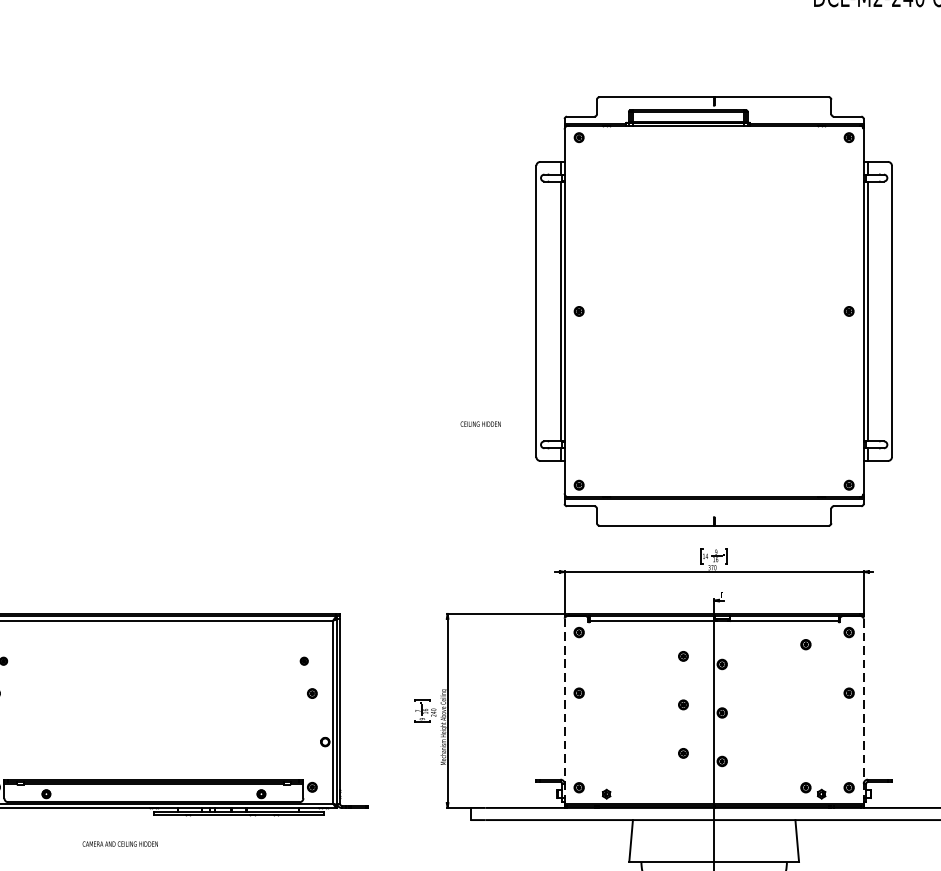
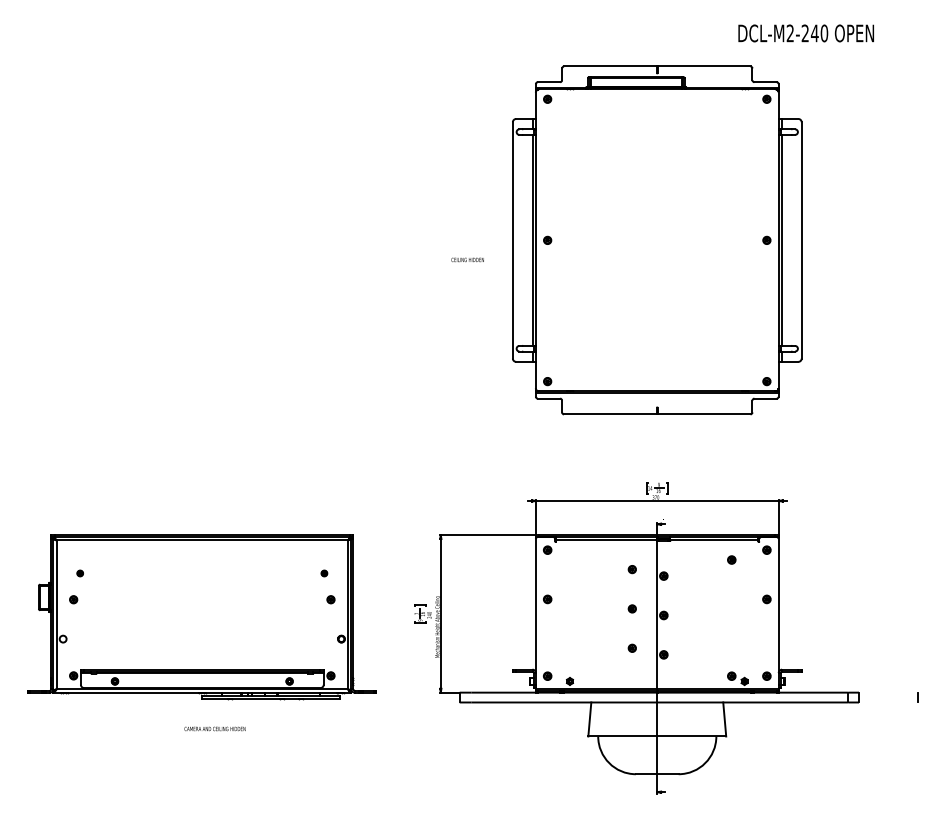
part: (714, 311) -> (657, 240), moved
text: (480, 423) -> (467, 259), moved
line: (863, 710) -> (778, 613), dashed -> solid
line: (564, 711) -> (535, 614), dashed -> solid
text: (119, 843) -> (214, 728), moved

